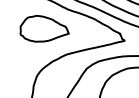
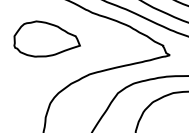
part: (44, 28) -> (46, 38), moved

